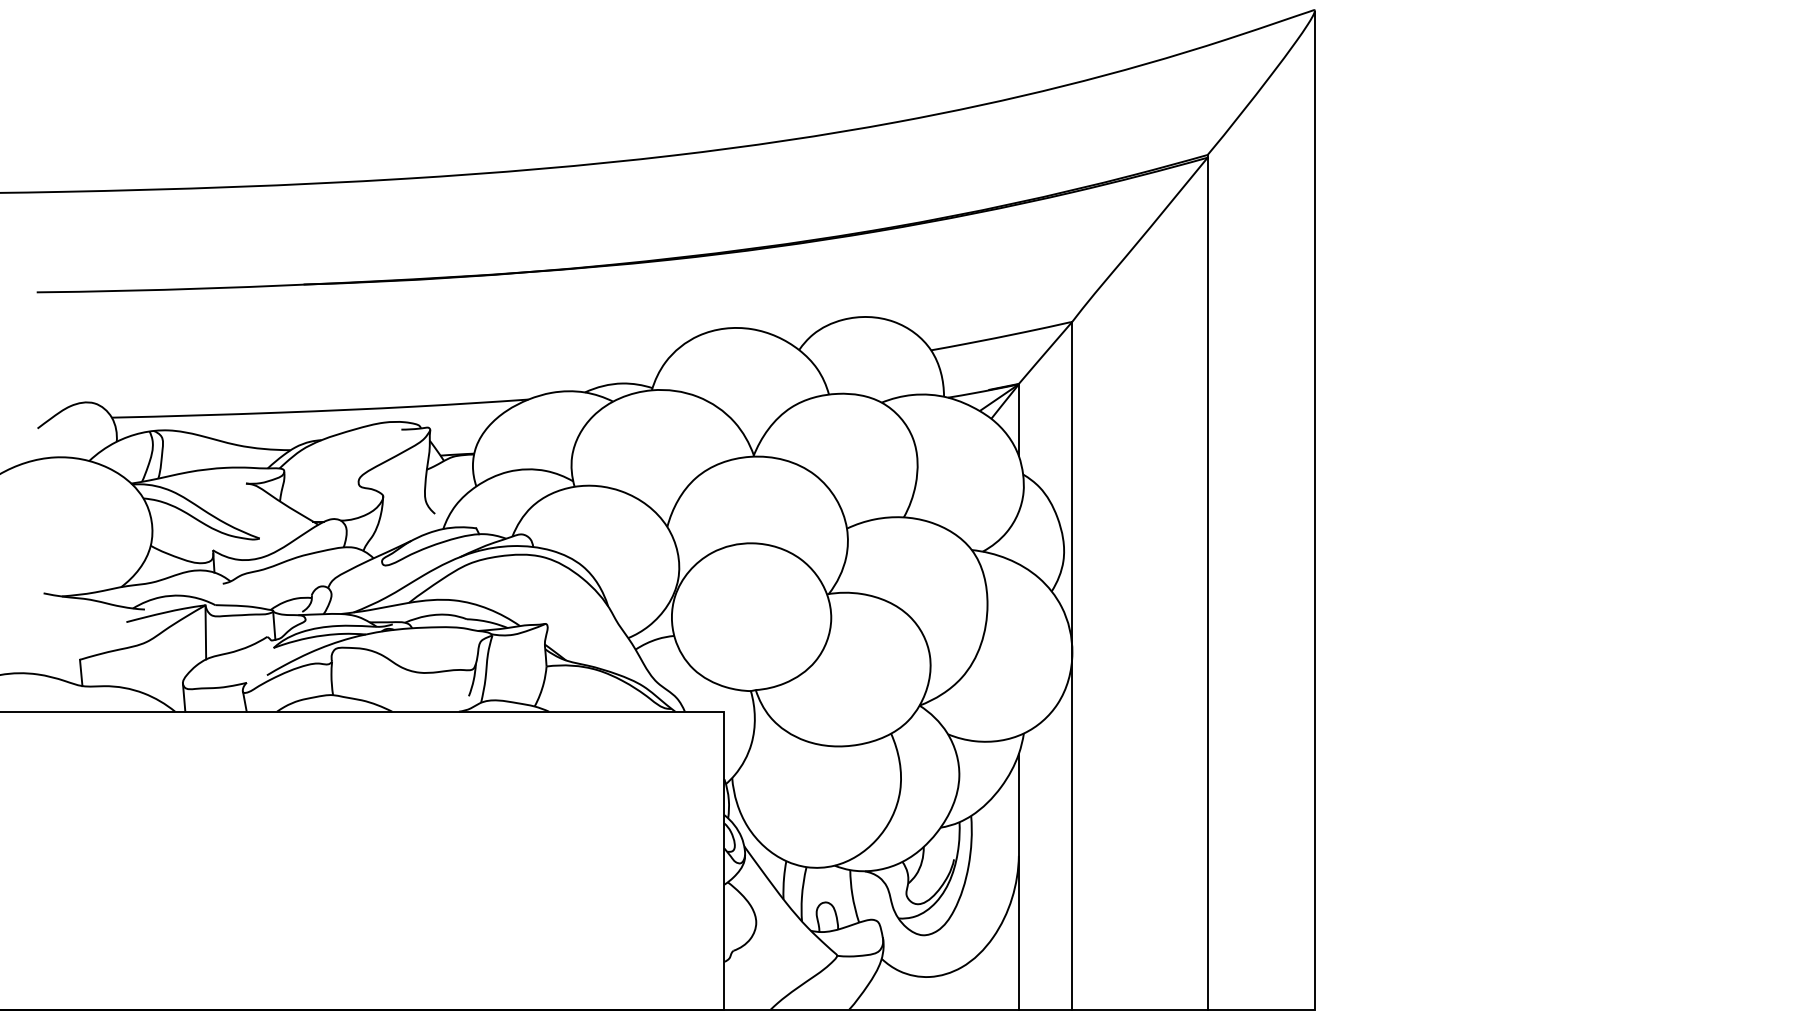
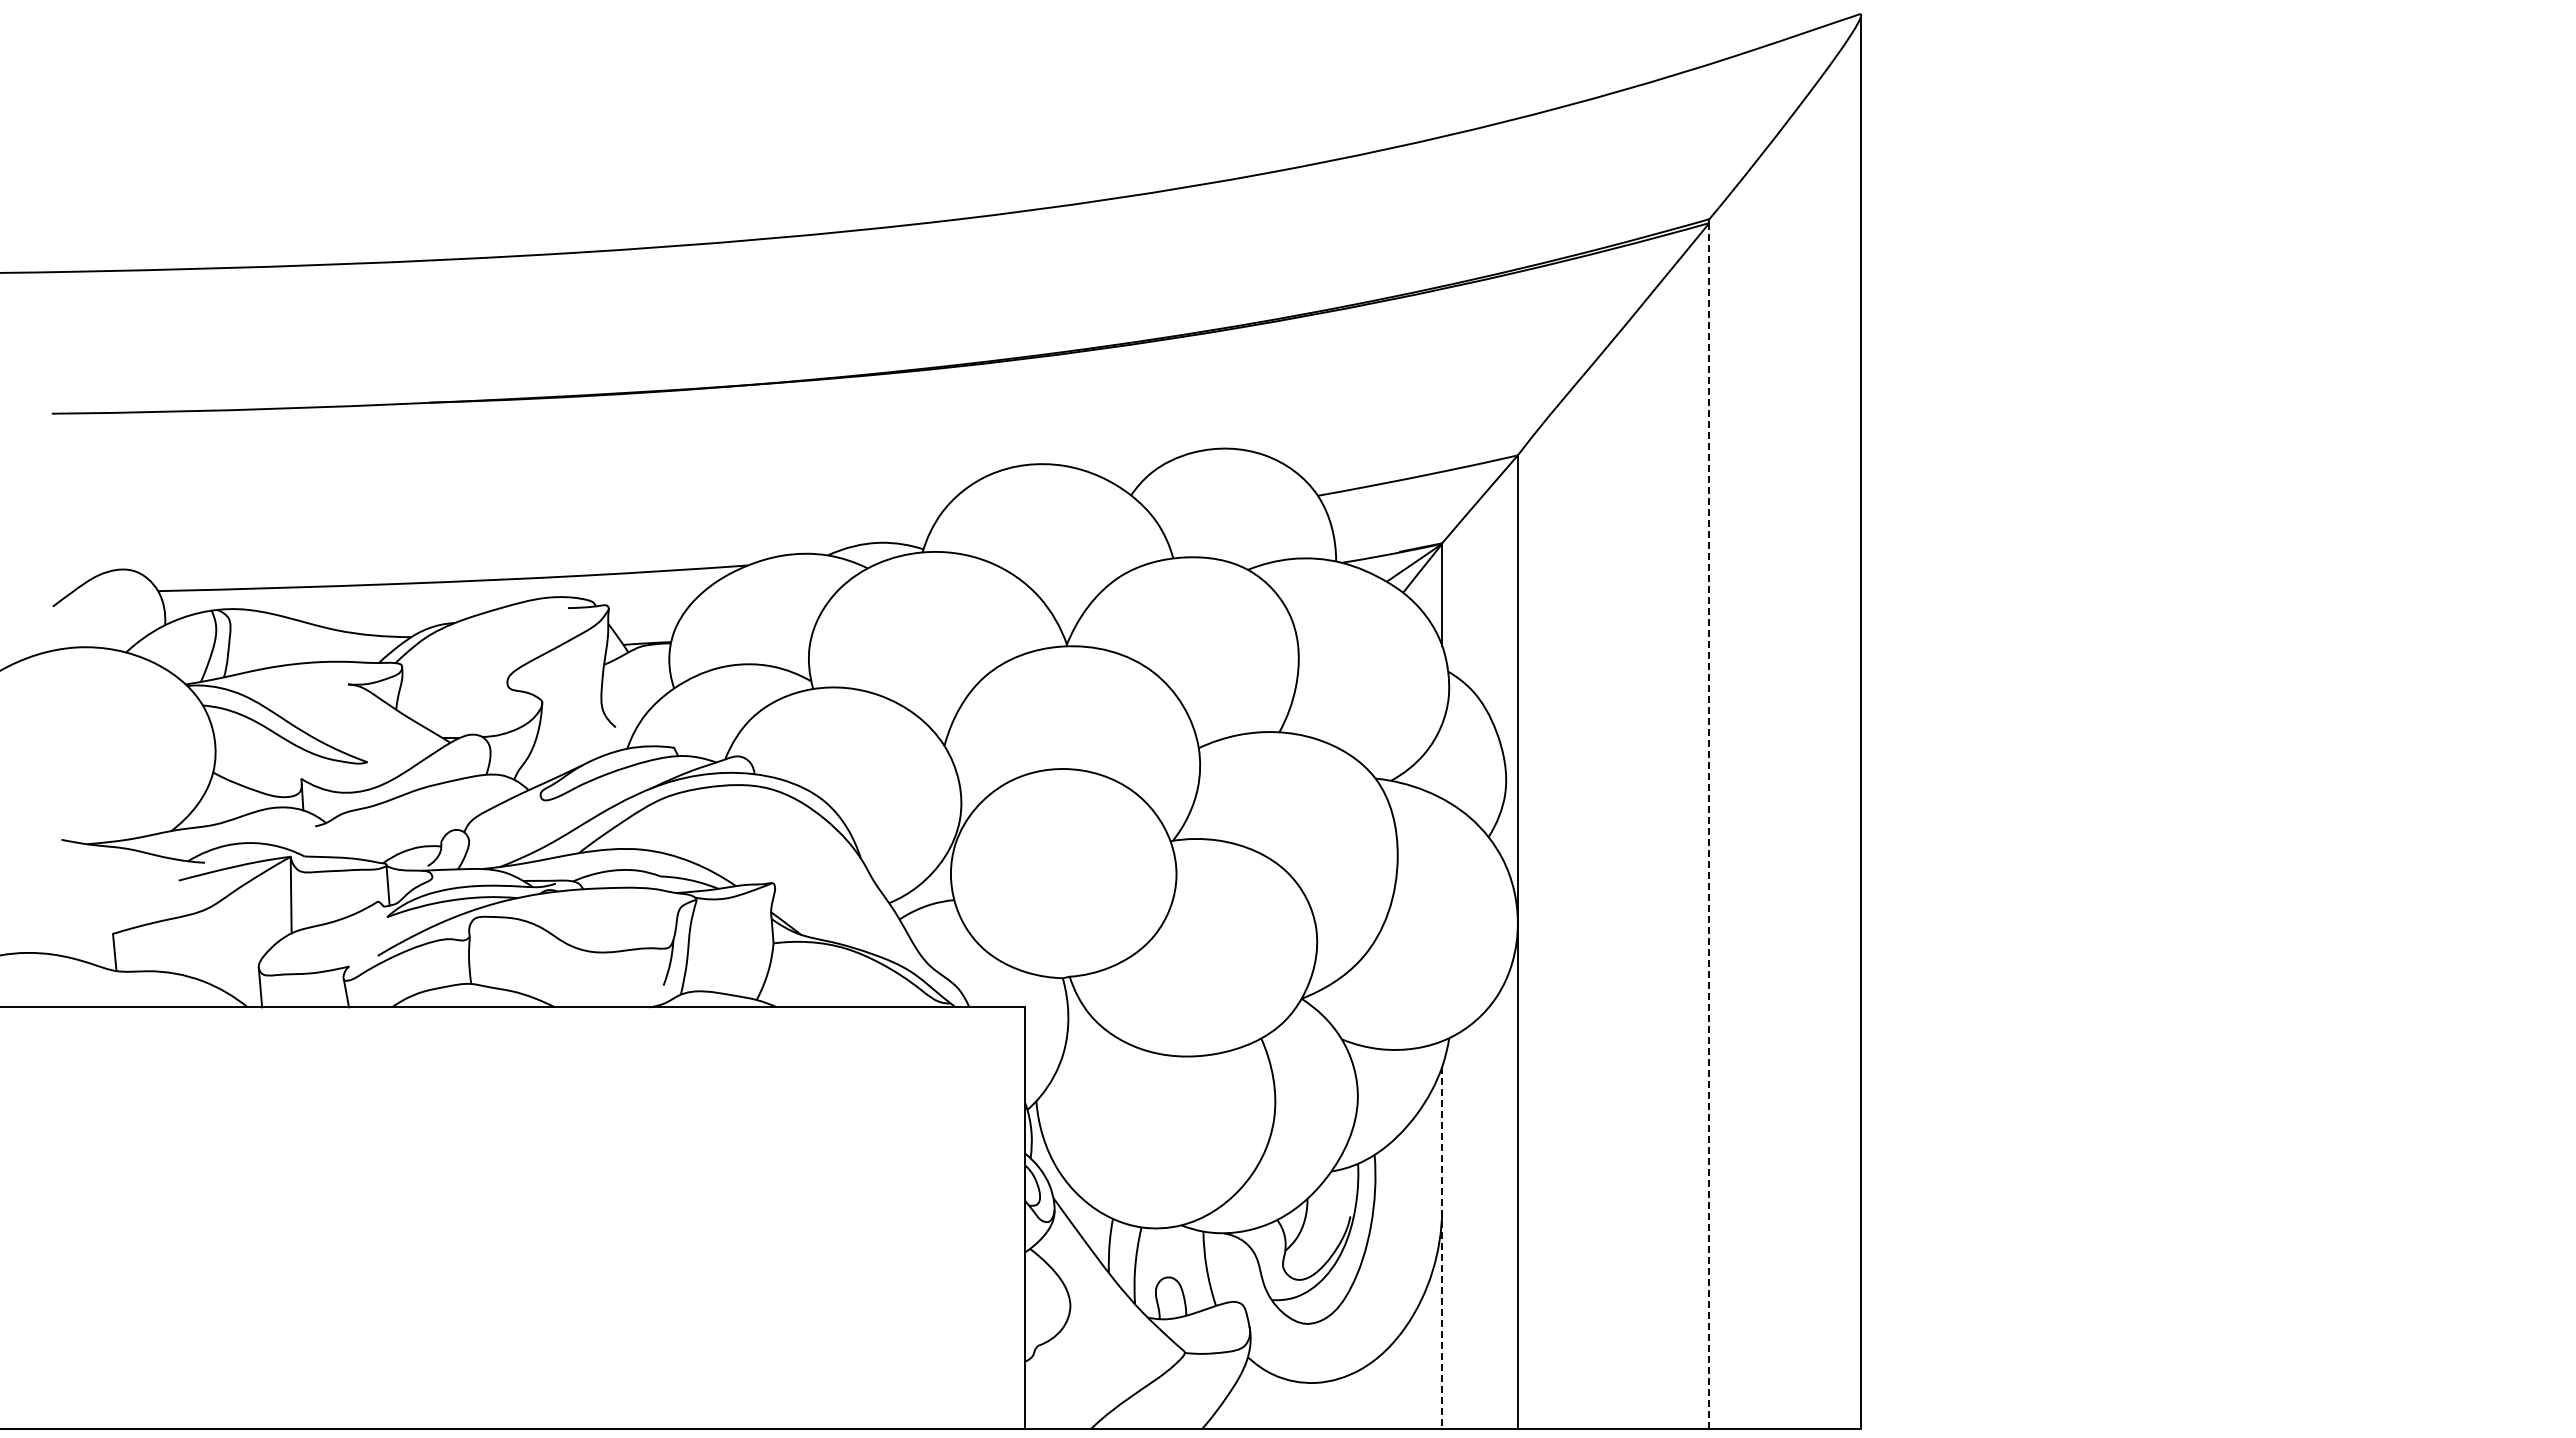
line: (1207, 583) -> (1709, 826), solid -> dashed
line: (1019, 882) -> (1442, 1248), solid -> dashed

